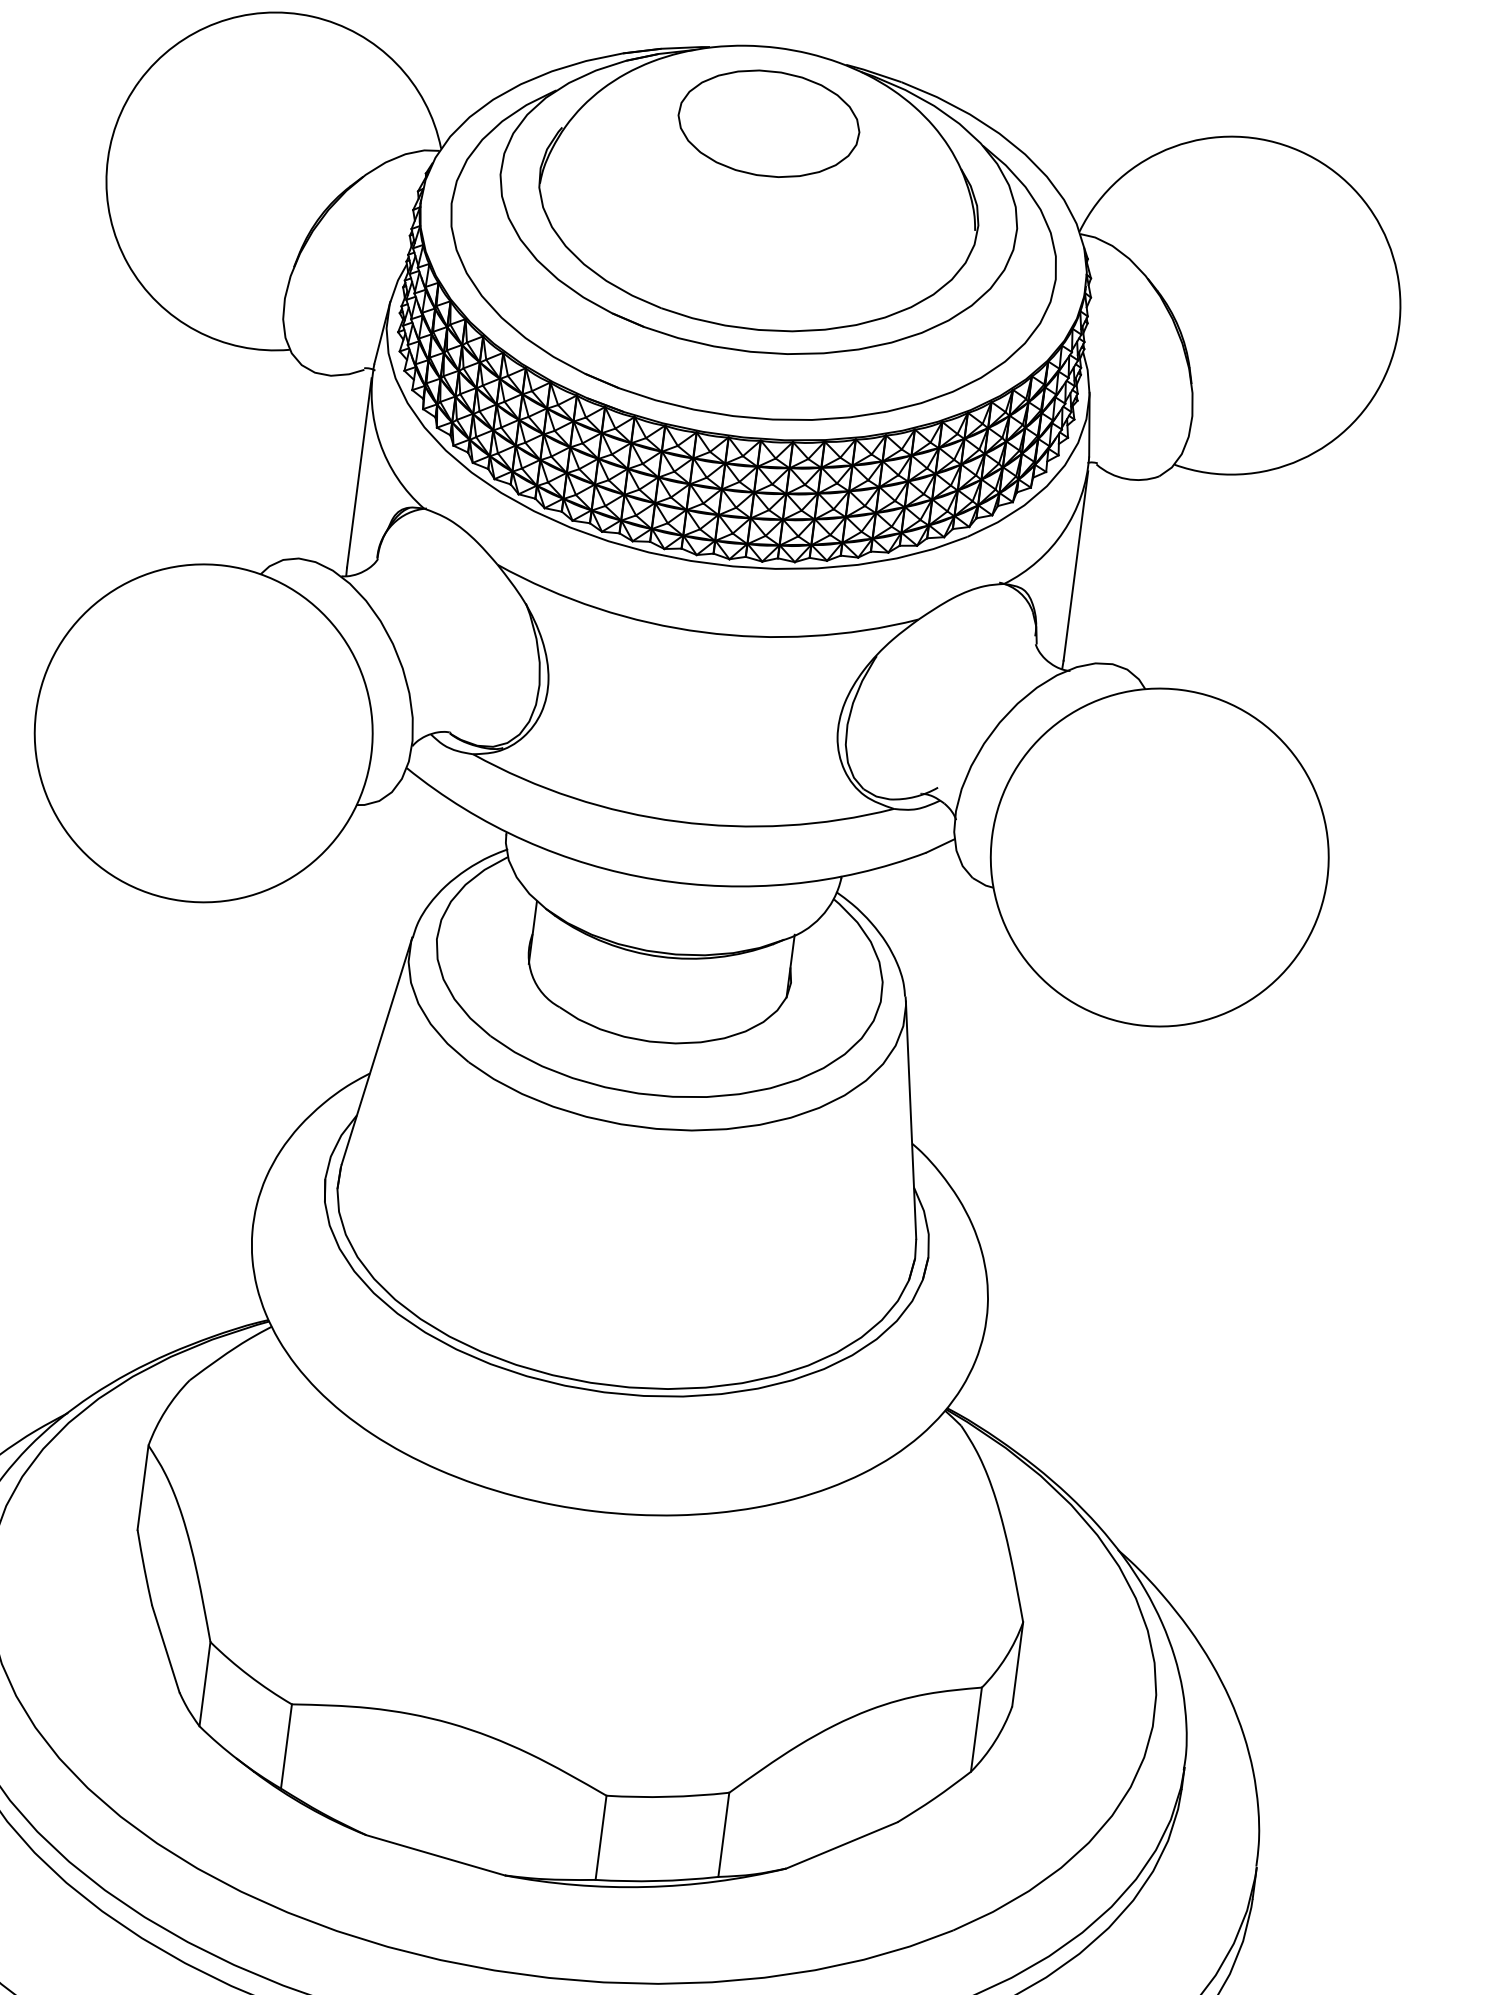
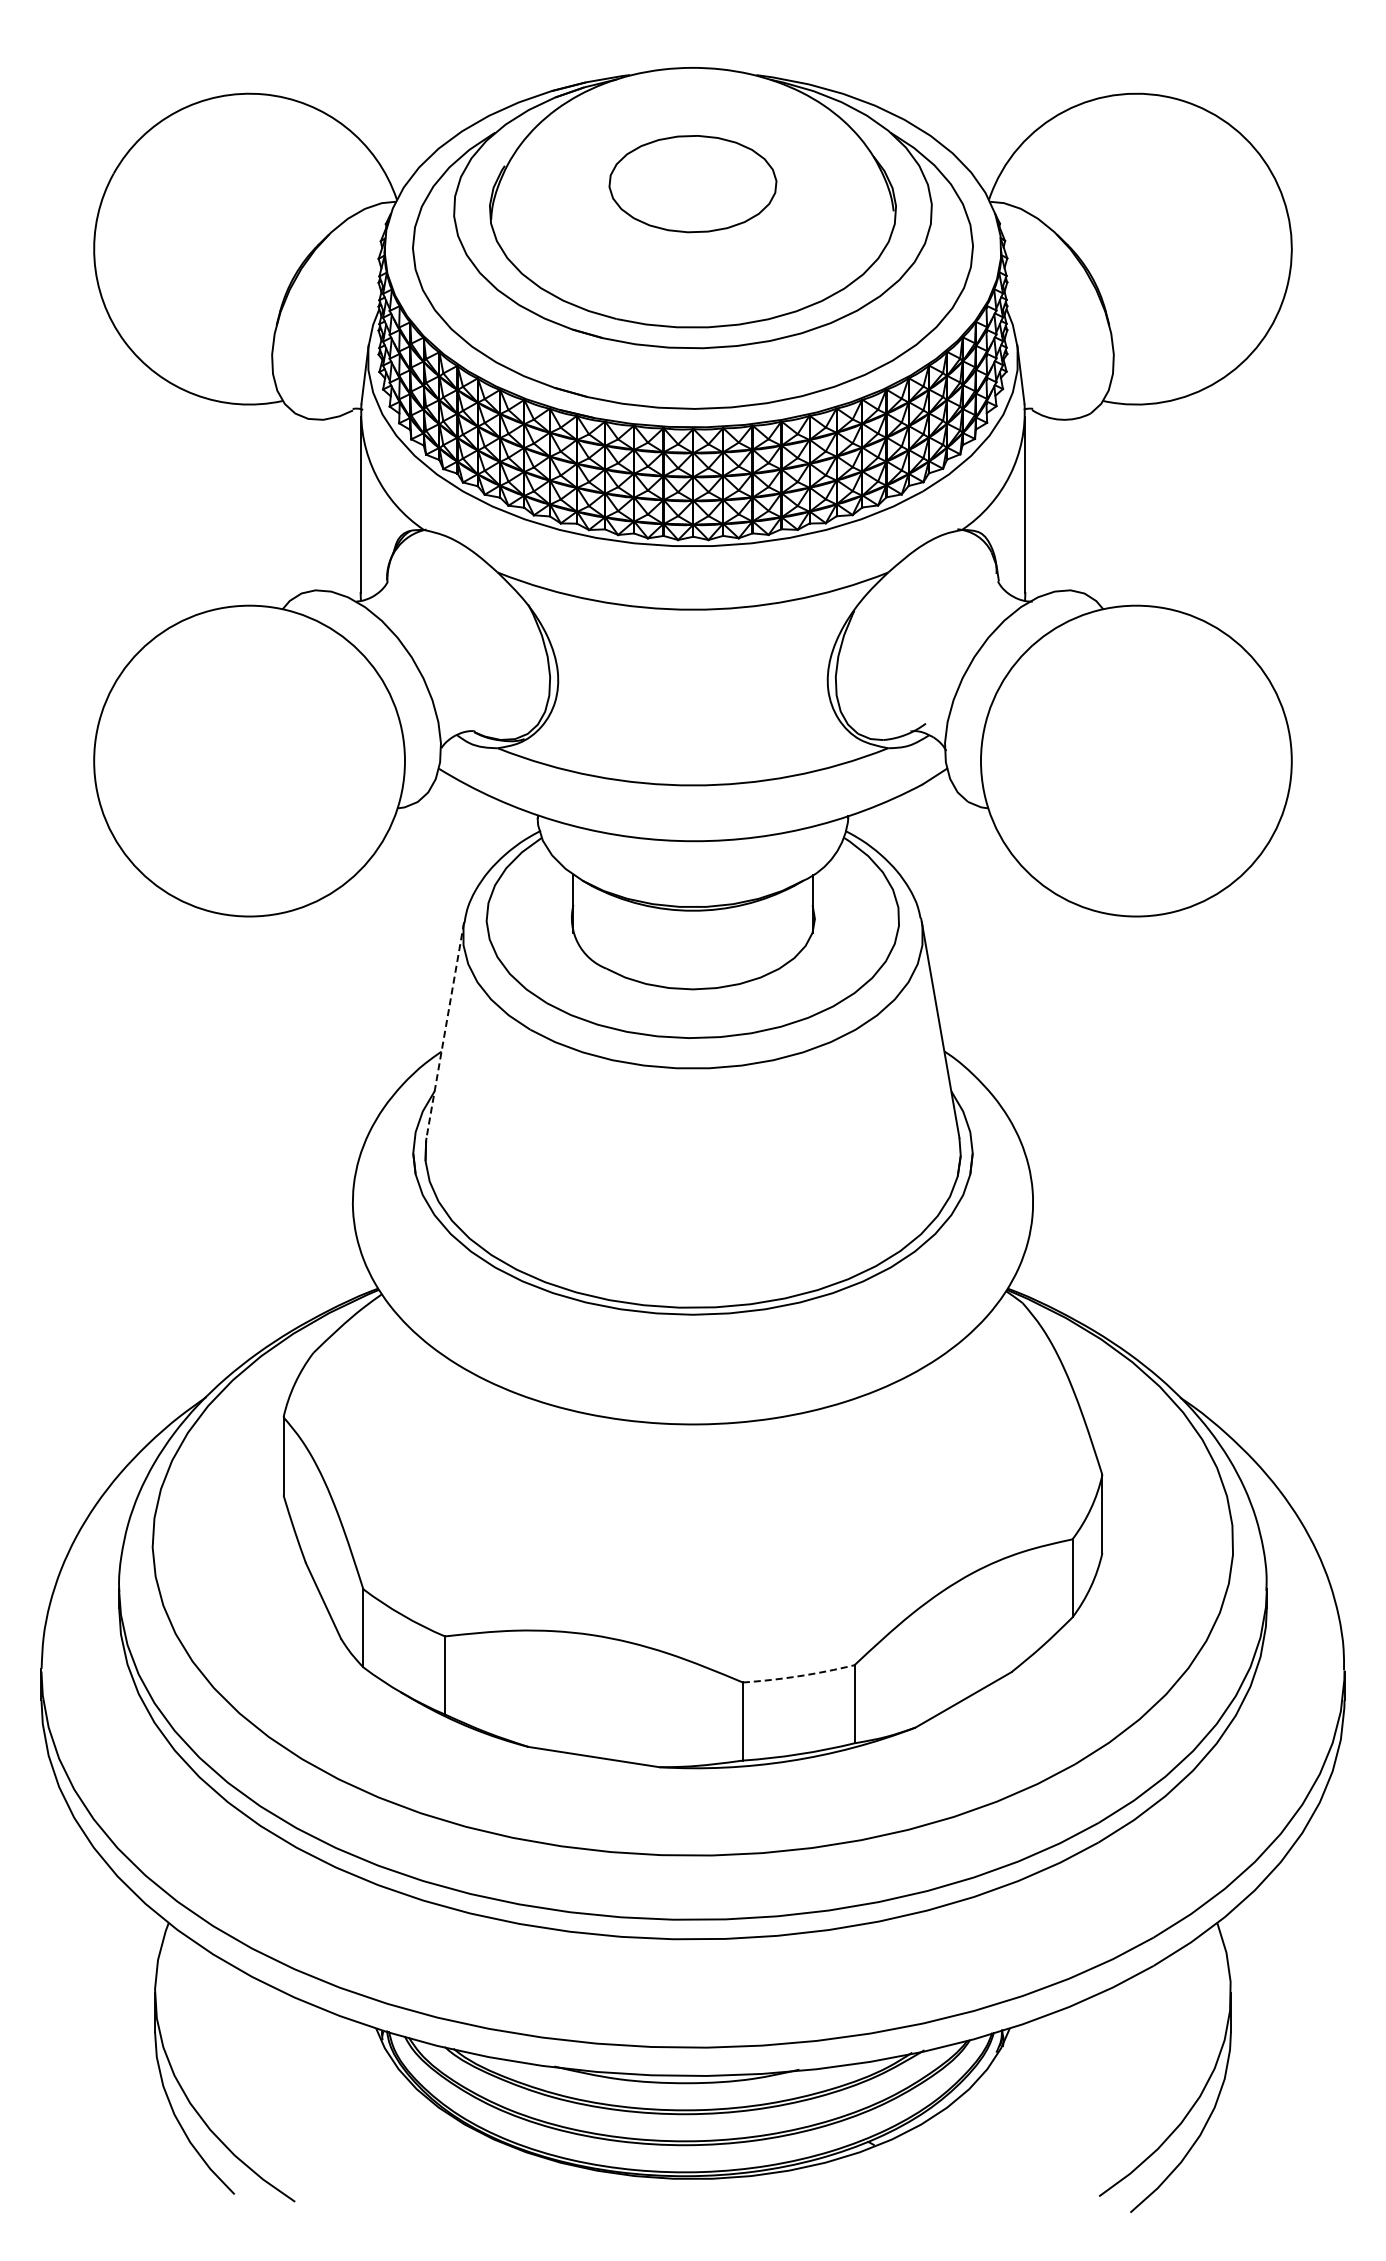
part: (768, 124) -> (692, 184), moved
line: (377, 1051) -> (445, 1030), solid -> dashed
arc: (668, 1797) -> (799, 1676), solid -> dashed

